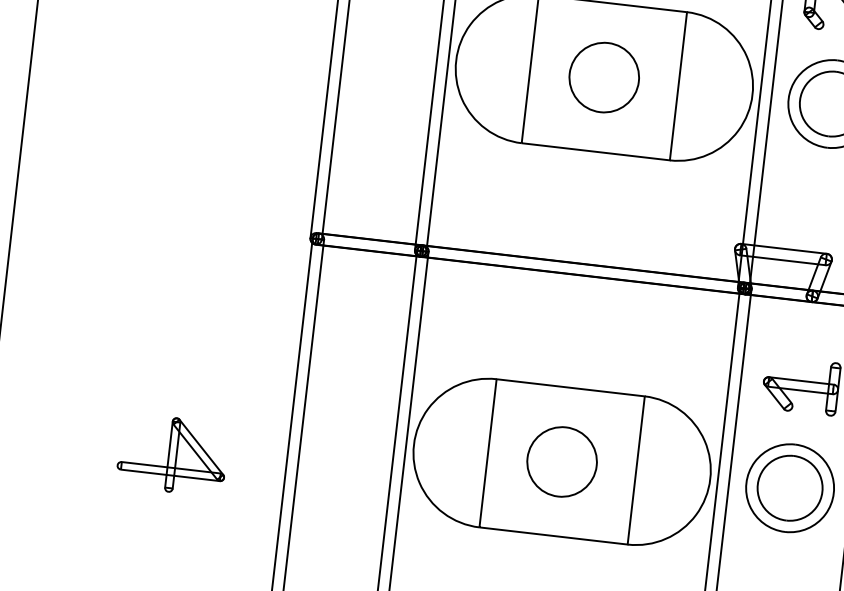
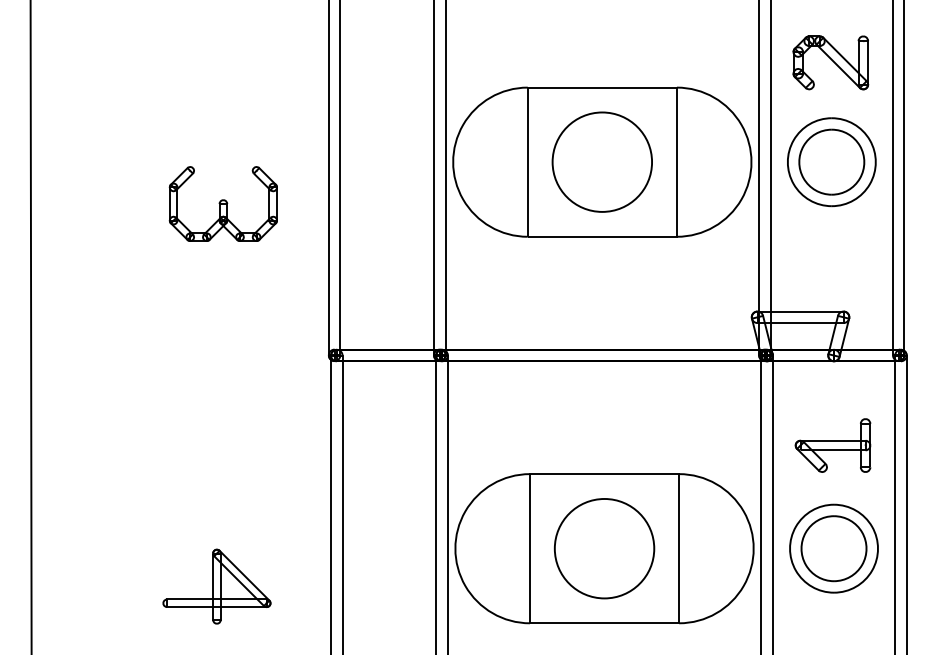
part: (222, 75) -> (222, 203), added
part: (603, 76) -> (601, 161), size x1.43
part: (562, 461) -> (604, 548), size x1.43

